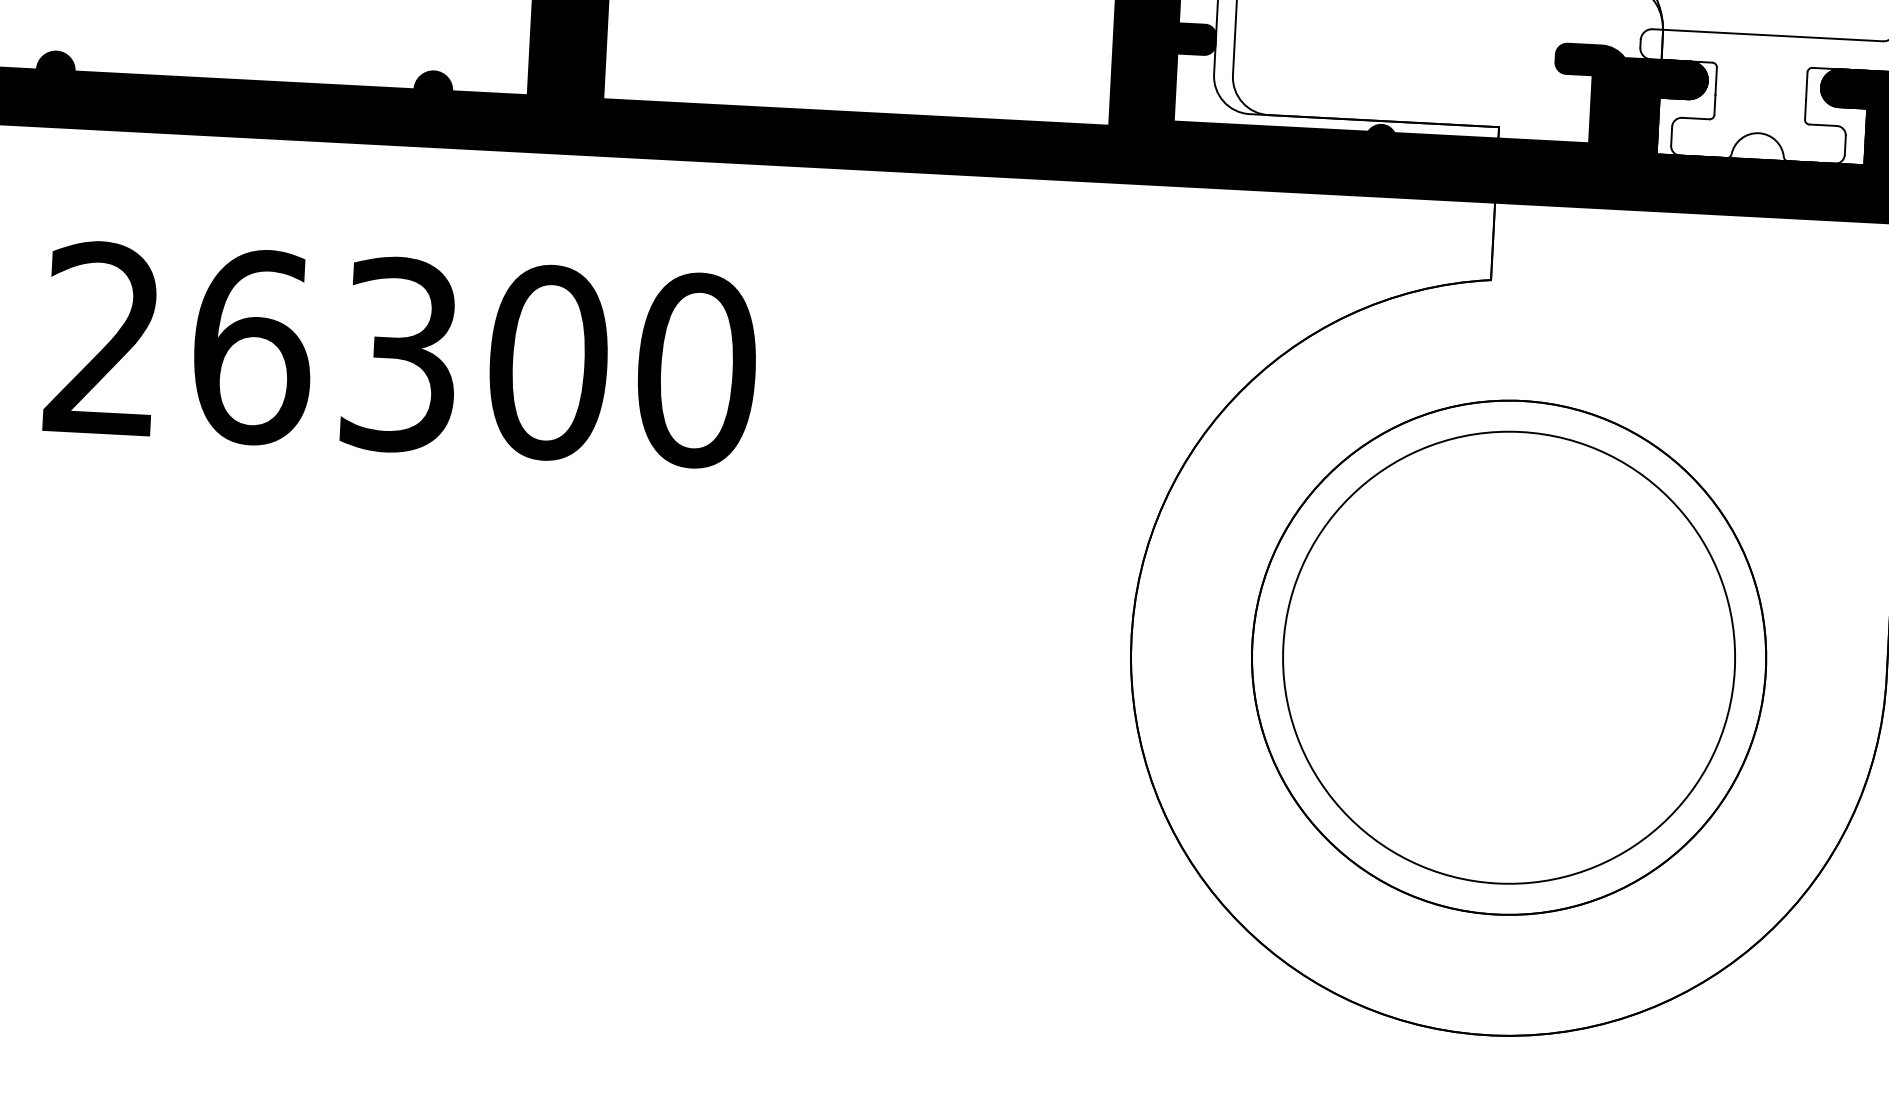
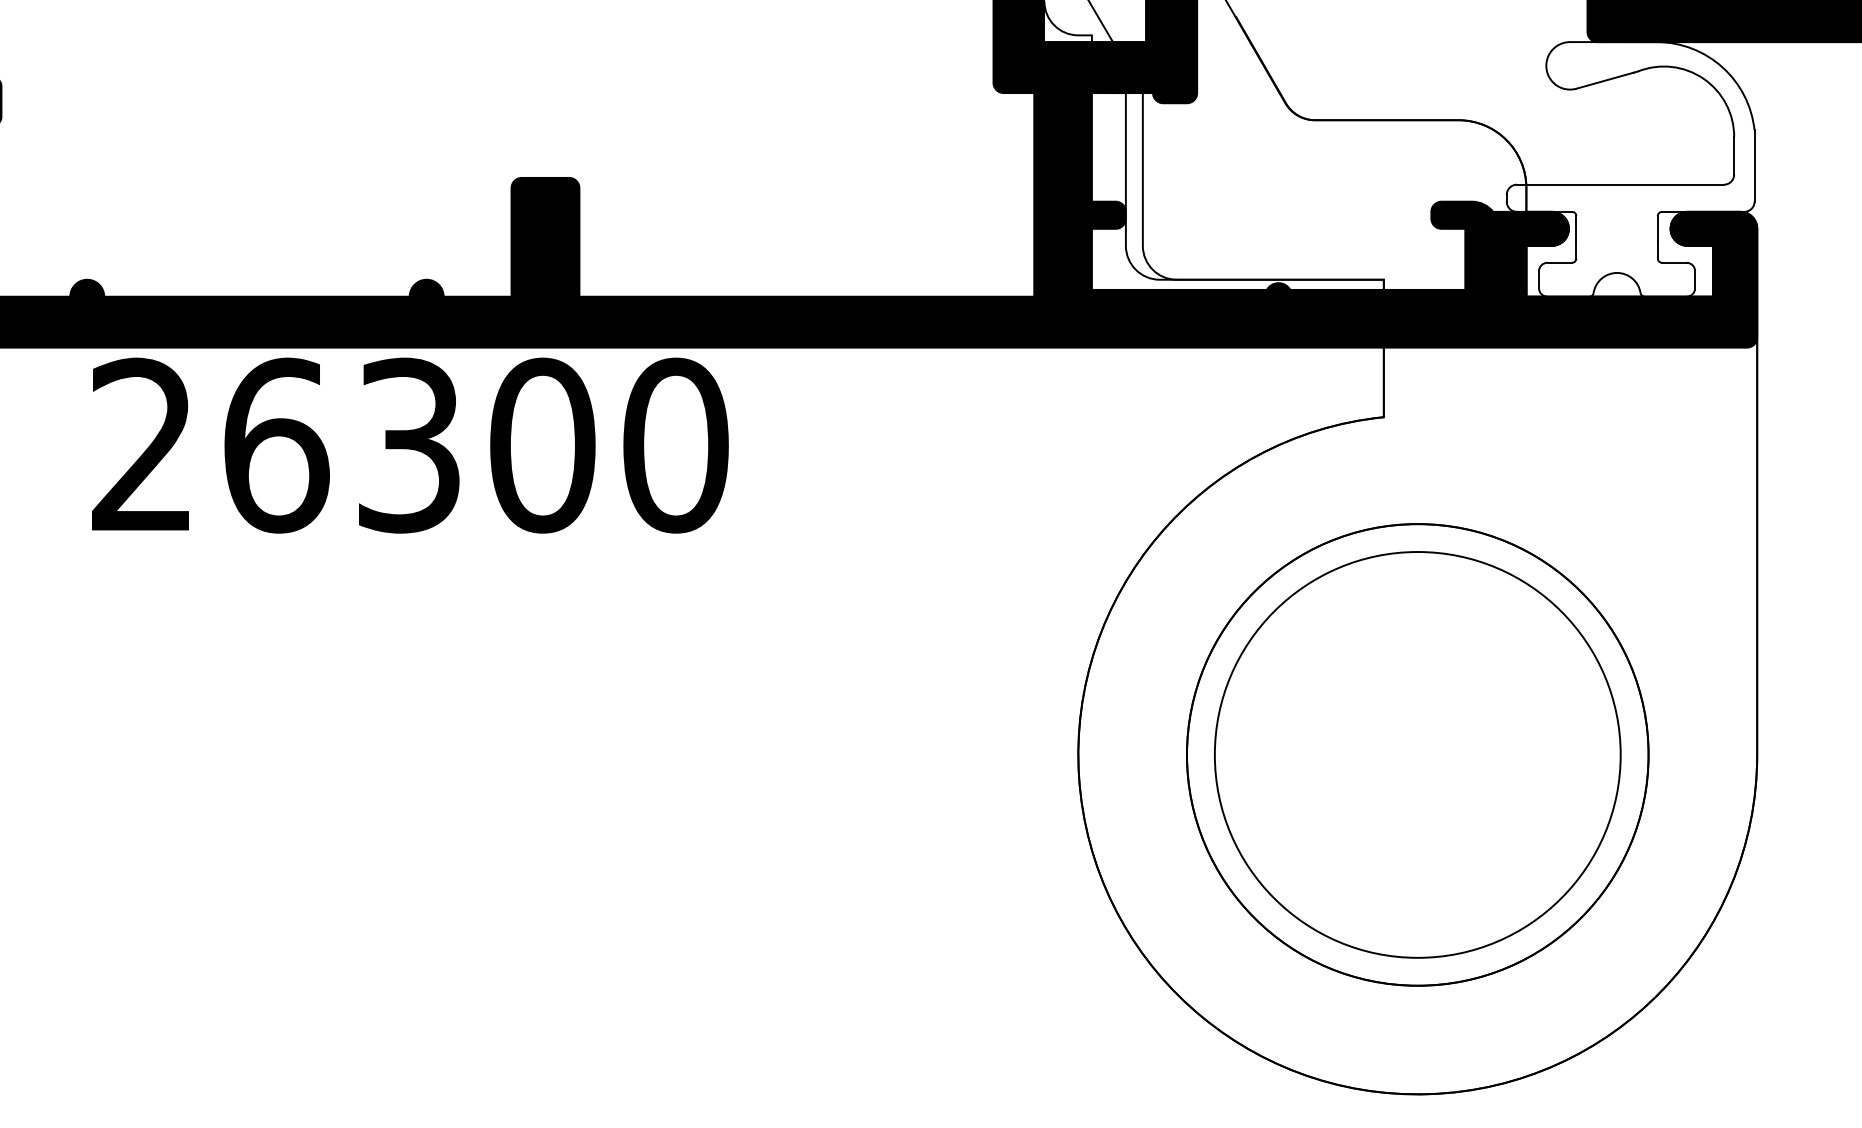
text: (401, 354) -> (410, 445), moved

